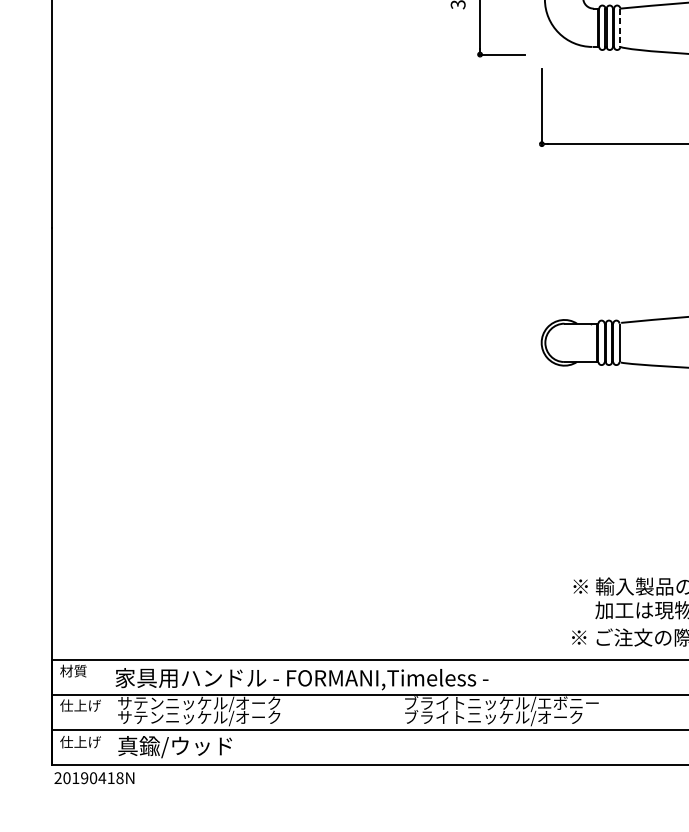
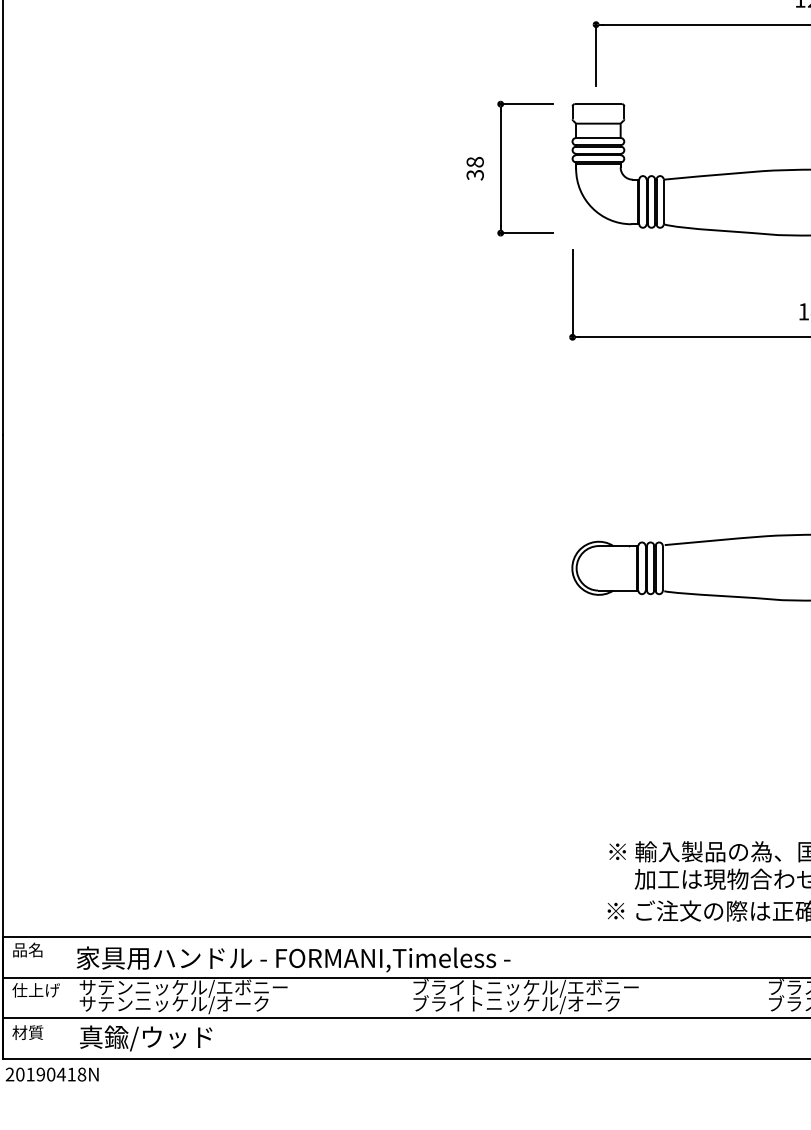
line: (620, 28) -> (663, 202), dashed -> solid
text: (73, 670) -> (27, 949), 材質 -> 品名
text: (266, 703) -> (252, 987), サテンニッケル/オーク -> サテンニッケル/エボニー
text: (80, 741) -> (35, 1032), 仕上げ -> 材質

